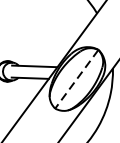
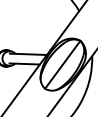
line: (76, 78) -> (62, 64), dashed -> solid

